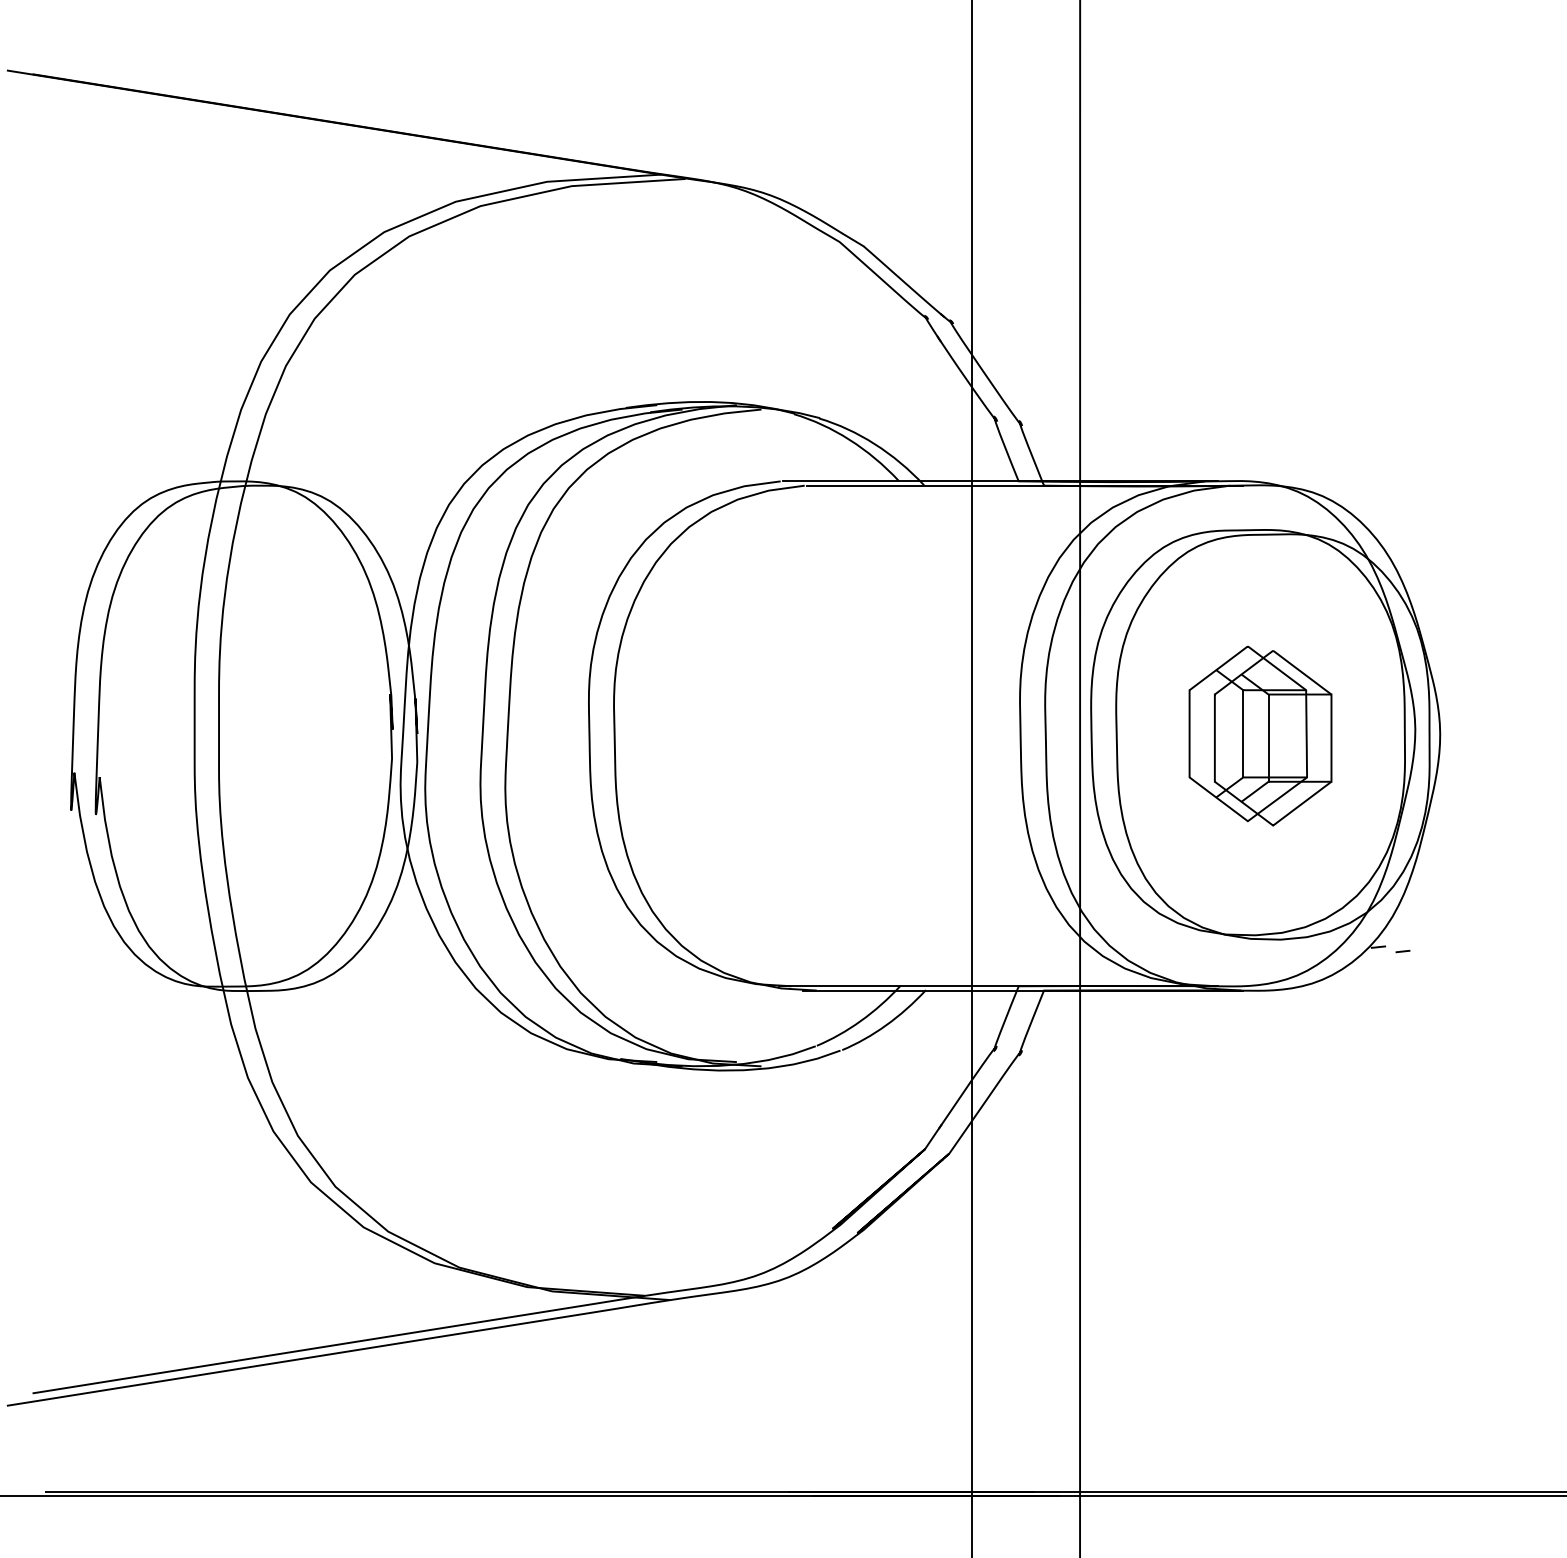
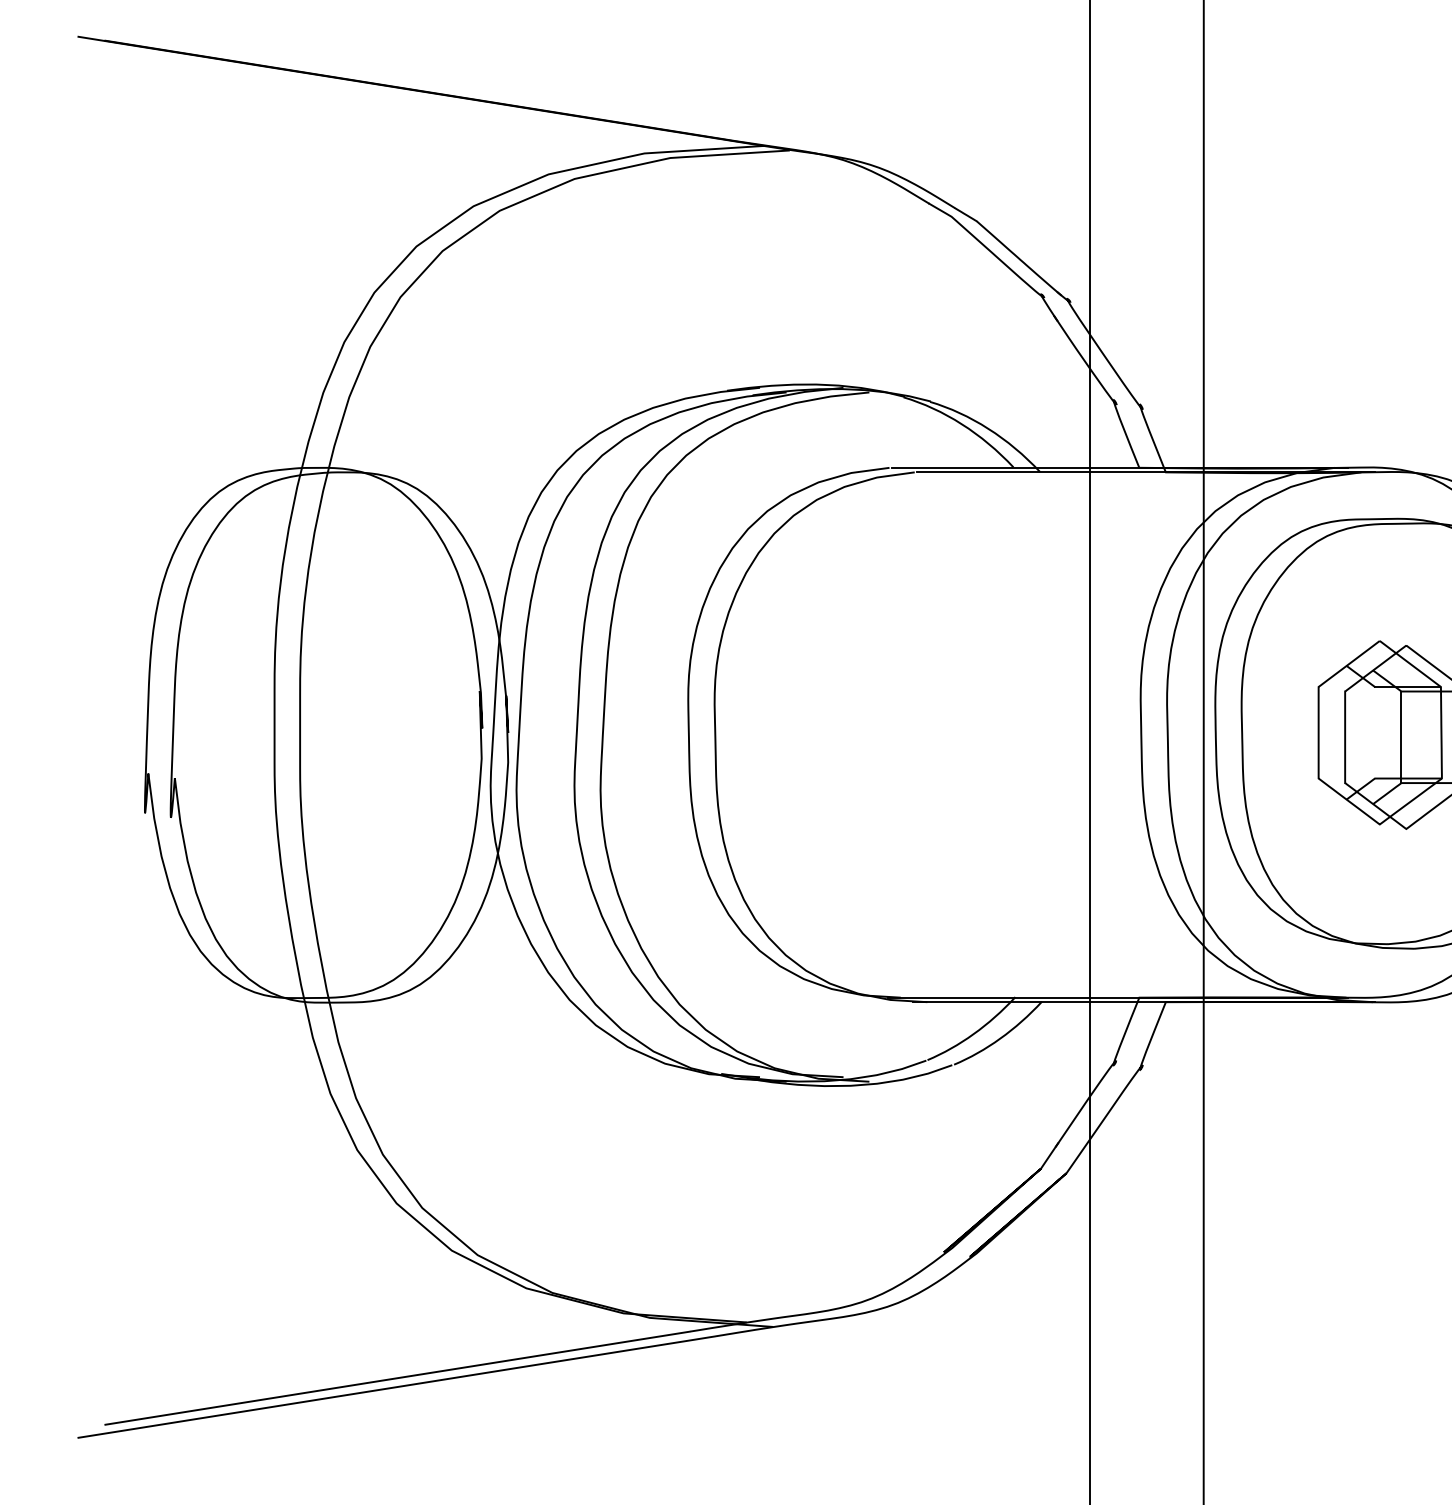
line: (1243, 733) -> (1375, 732), removed

